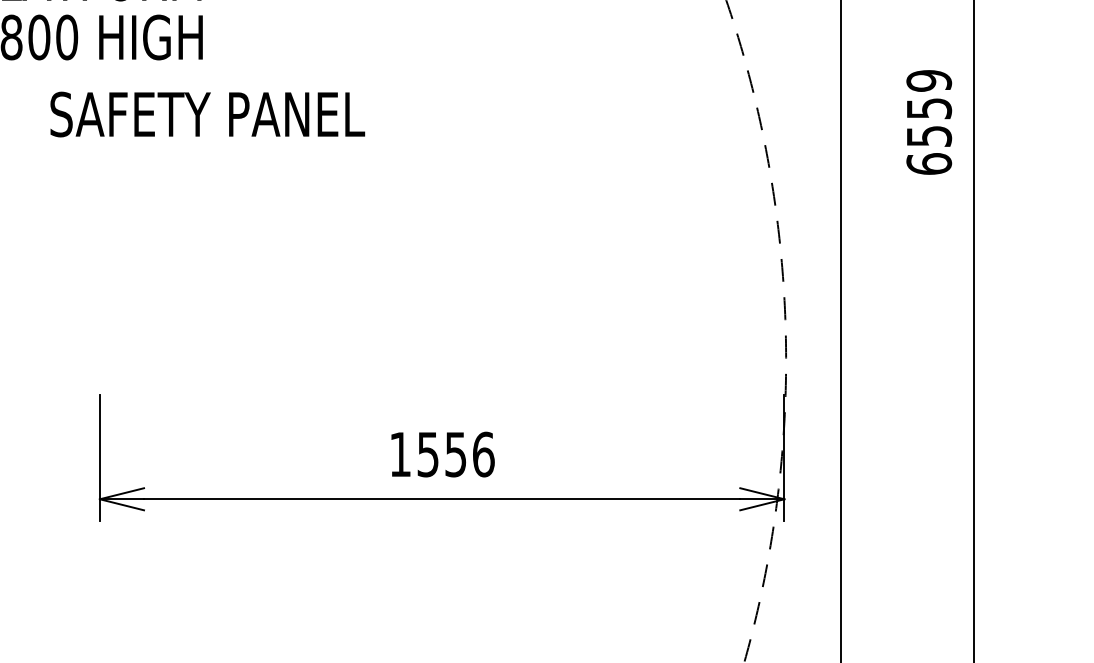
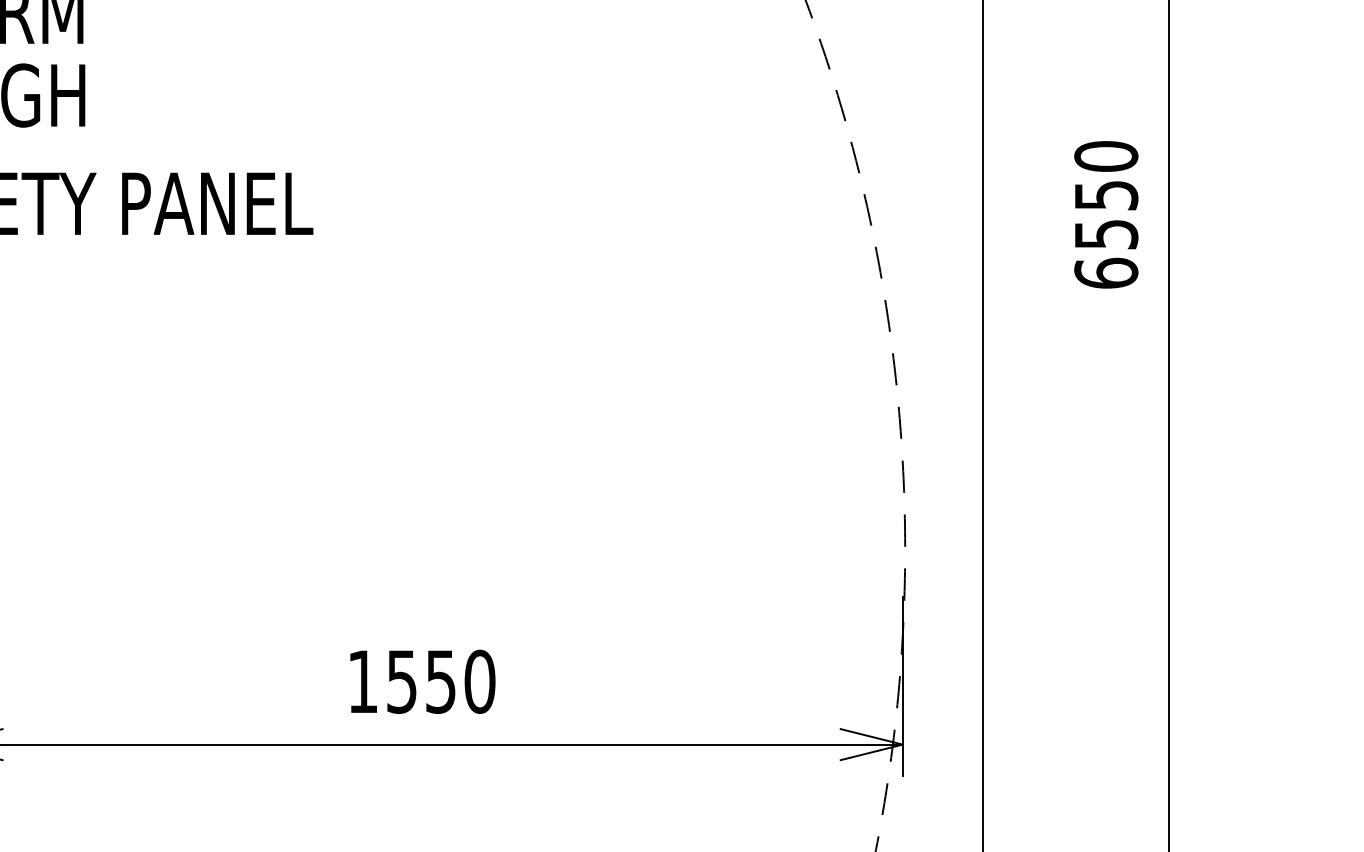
text: (929, 80) -> (1106, 155), 6559 -> 6550
text: (483, 454) -> (479, 681), 1556 -> 1550

